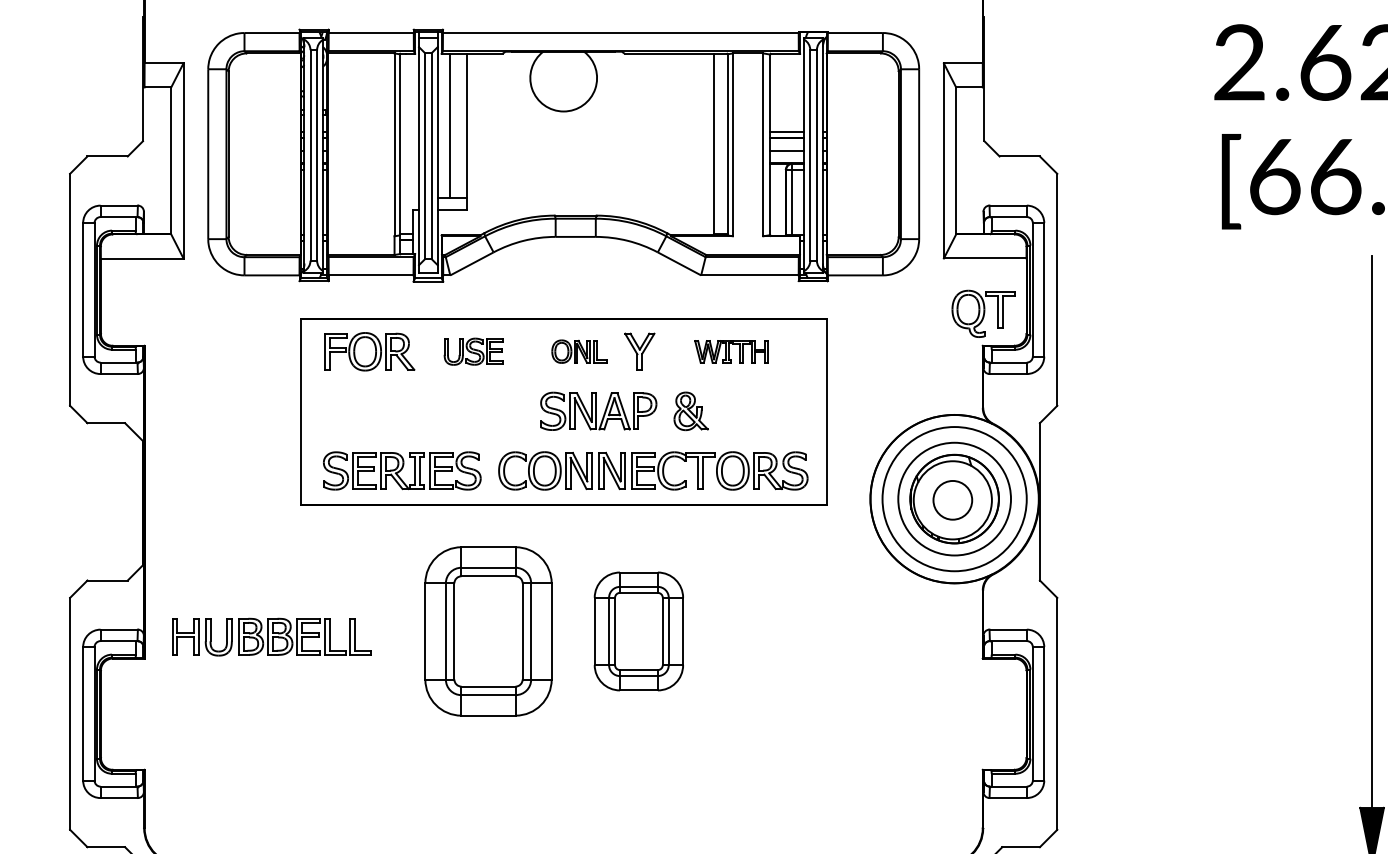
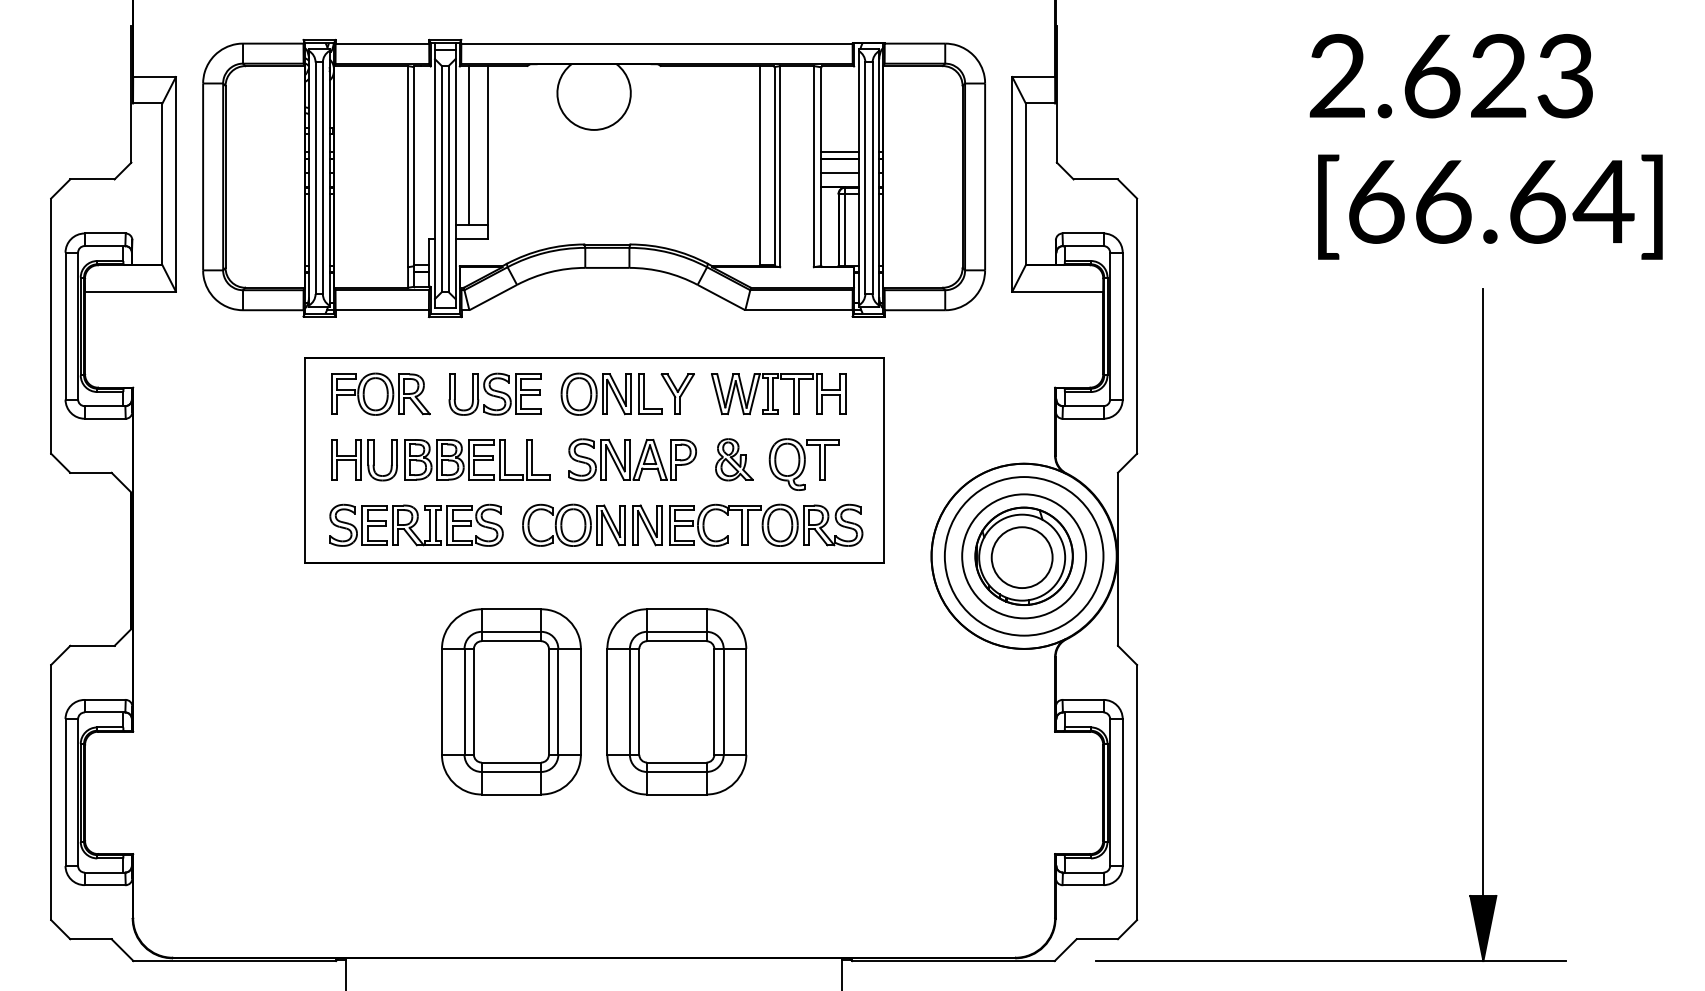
part: (983, 313) -> (803, 464), moved
part: (473, 351) -> (494, 393), size x1.43
part: (579, 351) -> (611, 393), size x1.67
part: (731, 351) -> (778, 394), size x1.67
circle: (952, 500) -> (1021, 557), size x1.43
part: (638, 631) -> (676, 701), size x1.43
part: (271, 637) -> (440, 460), moved

